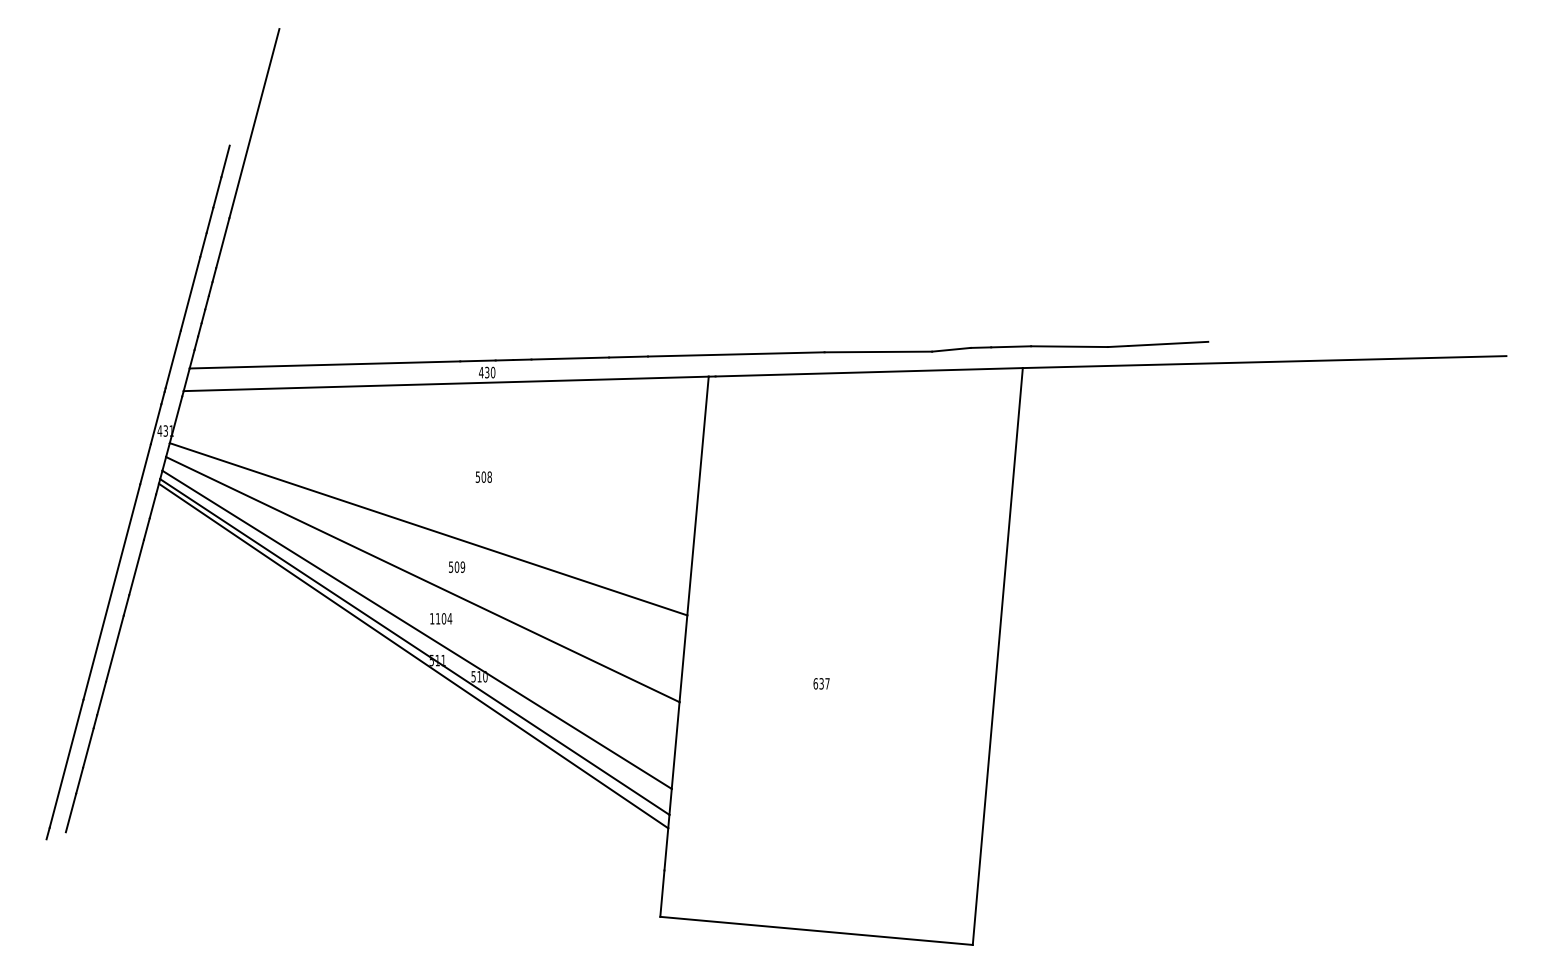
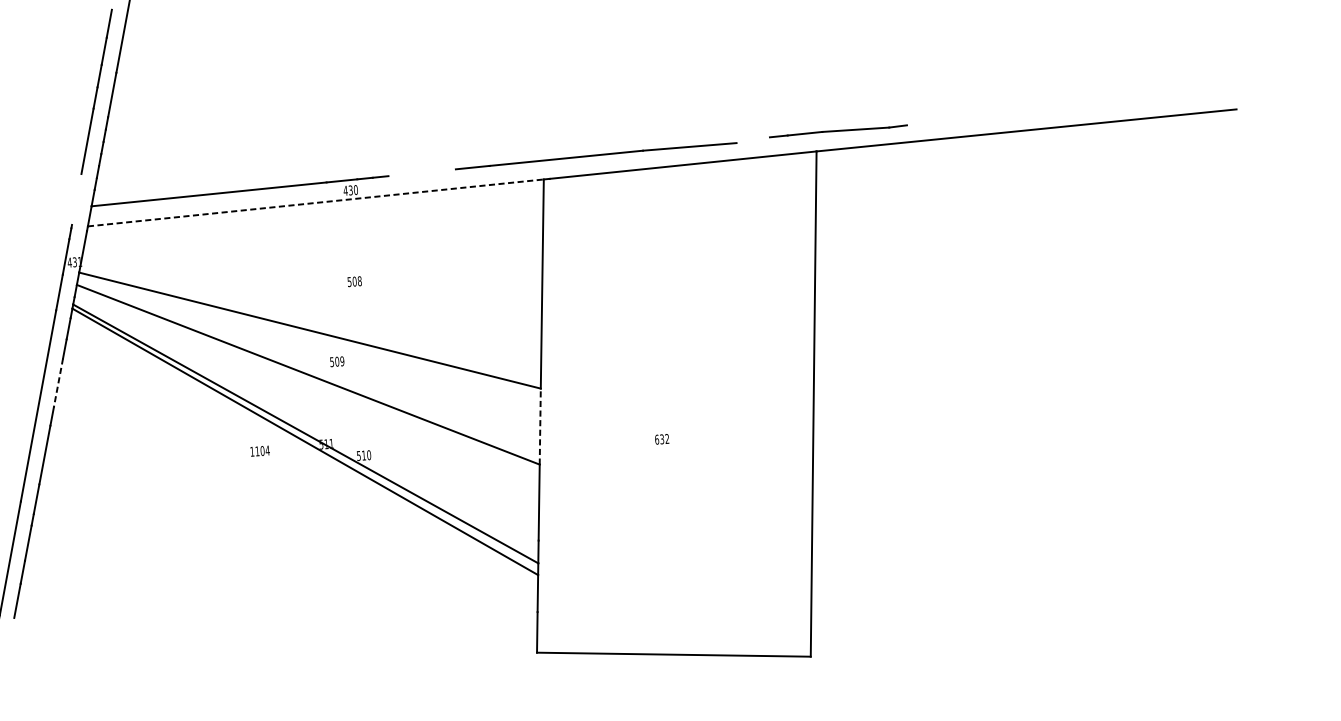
line: (1168, 343) -> (941, 120), removed
line: (951, 349) -> (753, 139), removed
line: (570, 358) -> (422, 172), removed
line: (172, 359) -> (76, 199), removed
line: (446, 383) -> (316, 202), solid -> dashed
line: (136, 567) -> (58, 382), solid -> dashed
text: (441, 618) -> (260, 450), moved
line: (416, 629) -> (306, 418), removed
line: (683, 658) -> (540, 426), solid -> dashed
text: (827, 683) -> (667, 438), 637 -> 632

